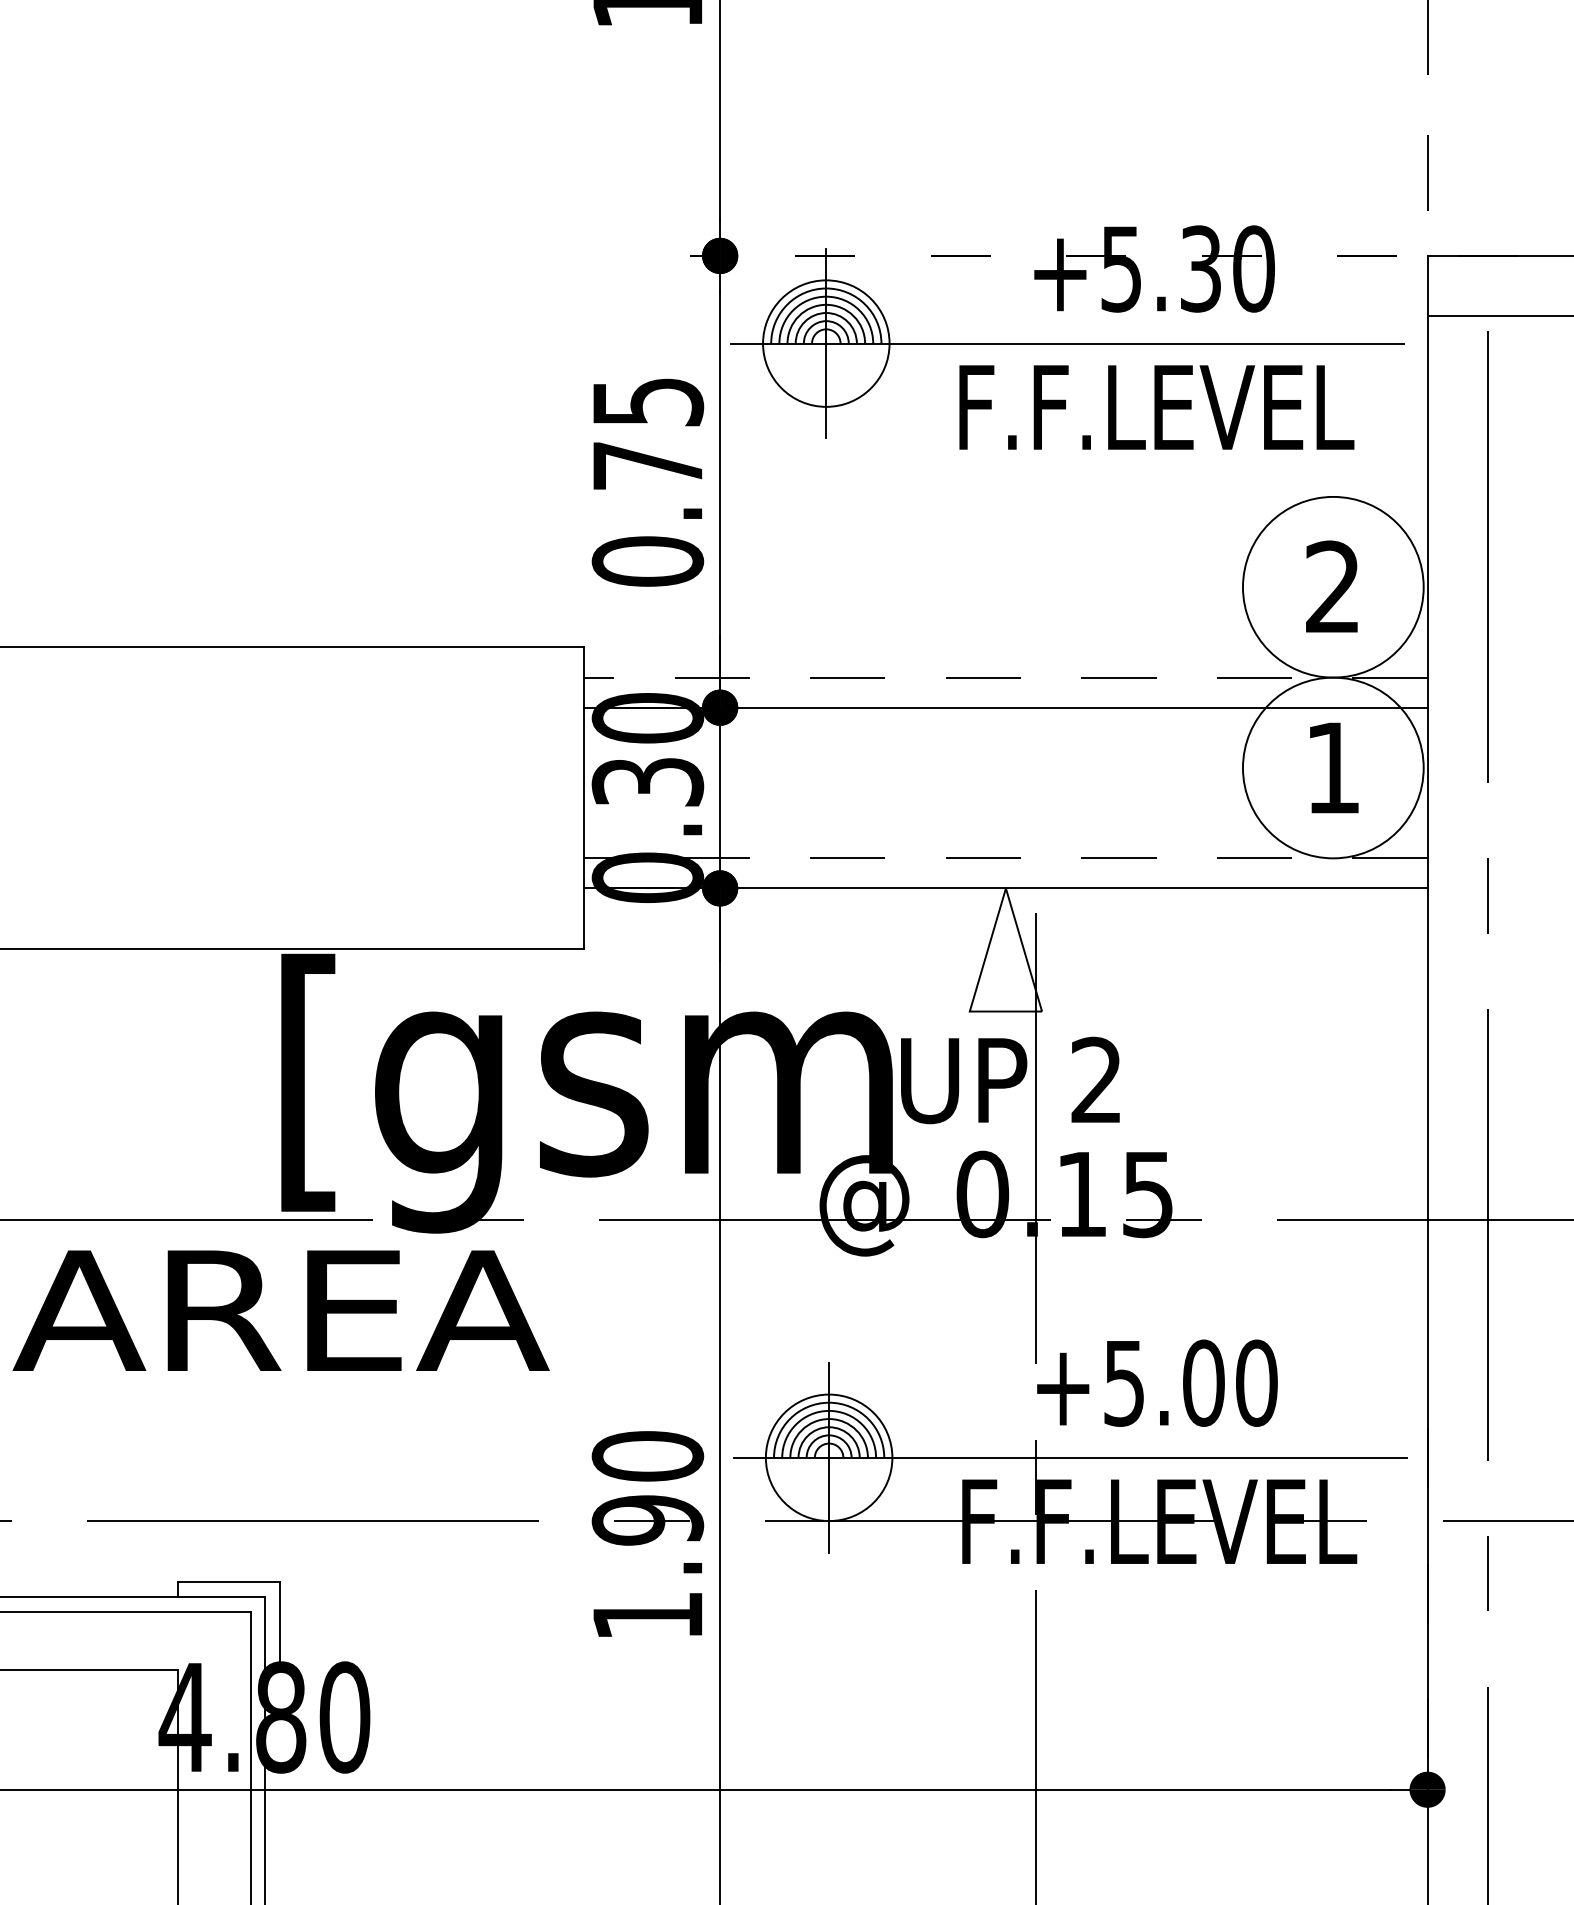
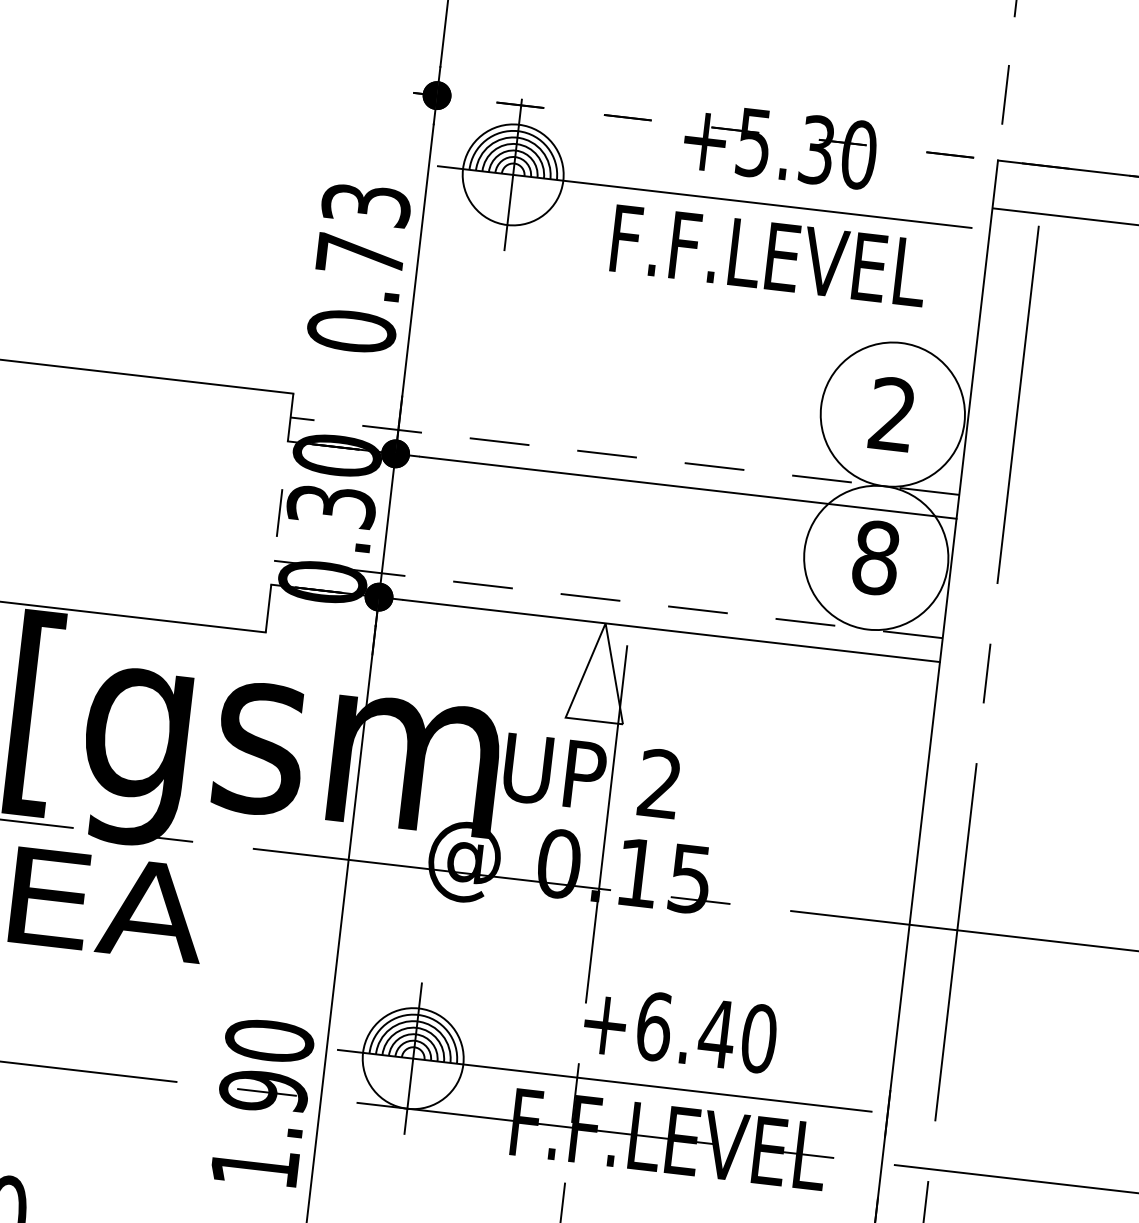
text: (647, 402) -> (366, 205), 0.75 -> 0.73
text: (1333, 767) -> (876, 557), 1 -> 8
line: (584, 798) -> (279, 513), solid -> dashed
text: (1164, 1382) -> (686, 1029), +5.00 -> +6.40

